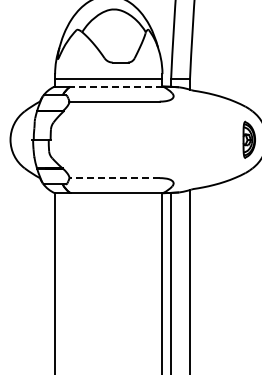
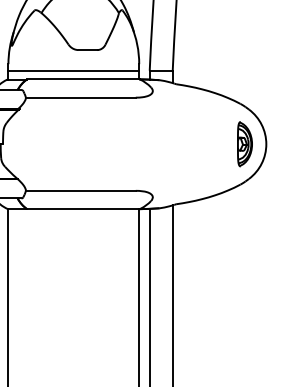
line: (116, 86) -> (83, 79), dashed -> solid
line: (114, 178) -> (80, 191), dashed -> solid

